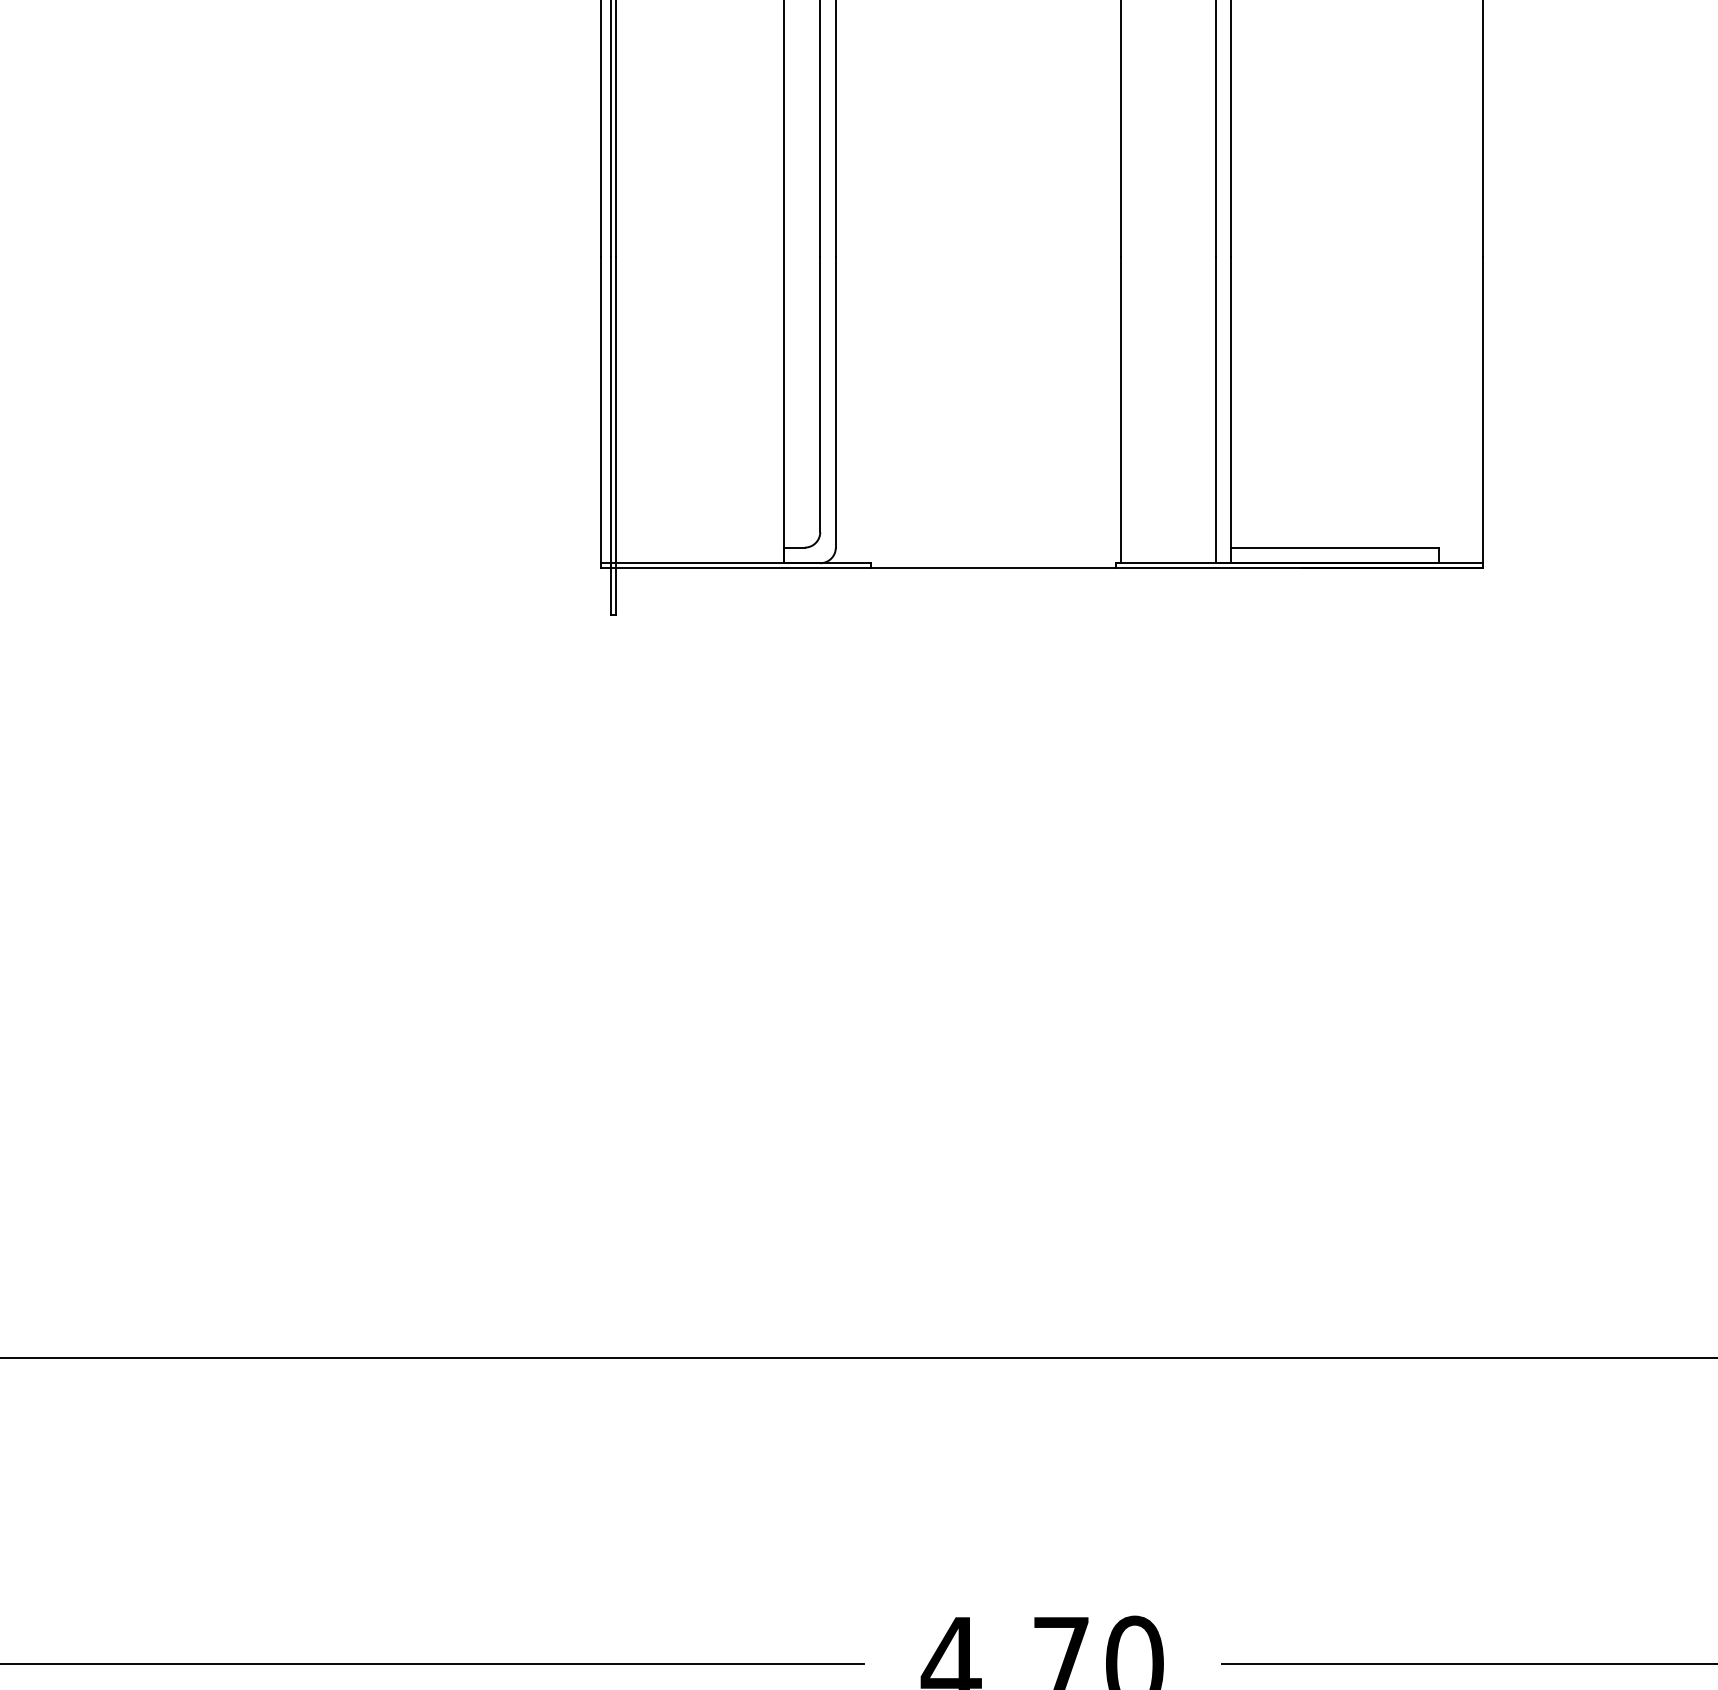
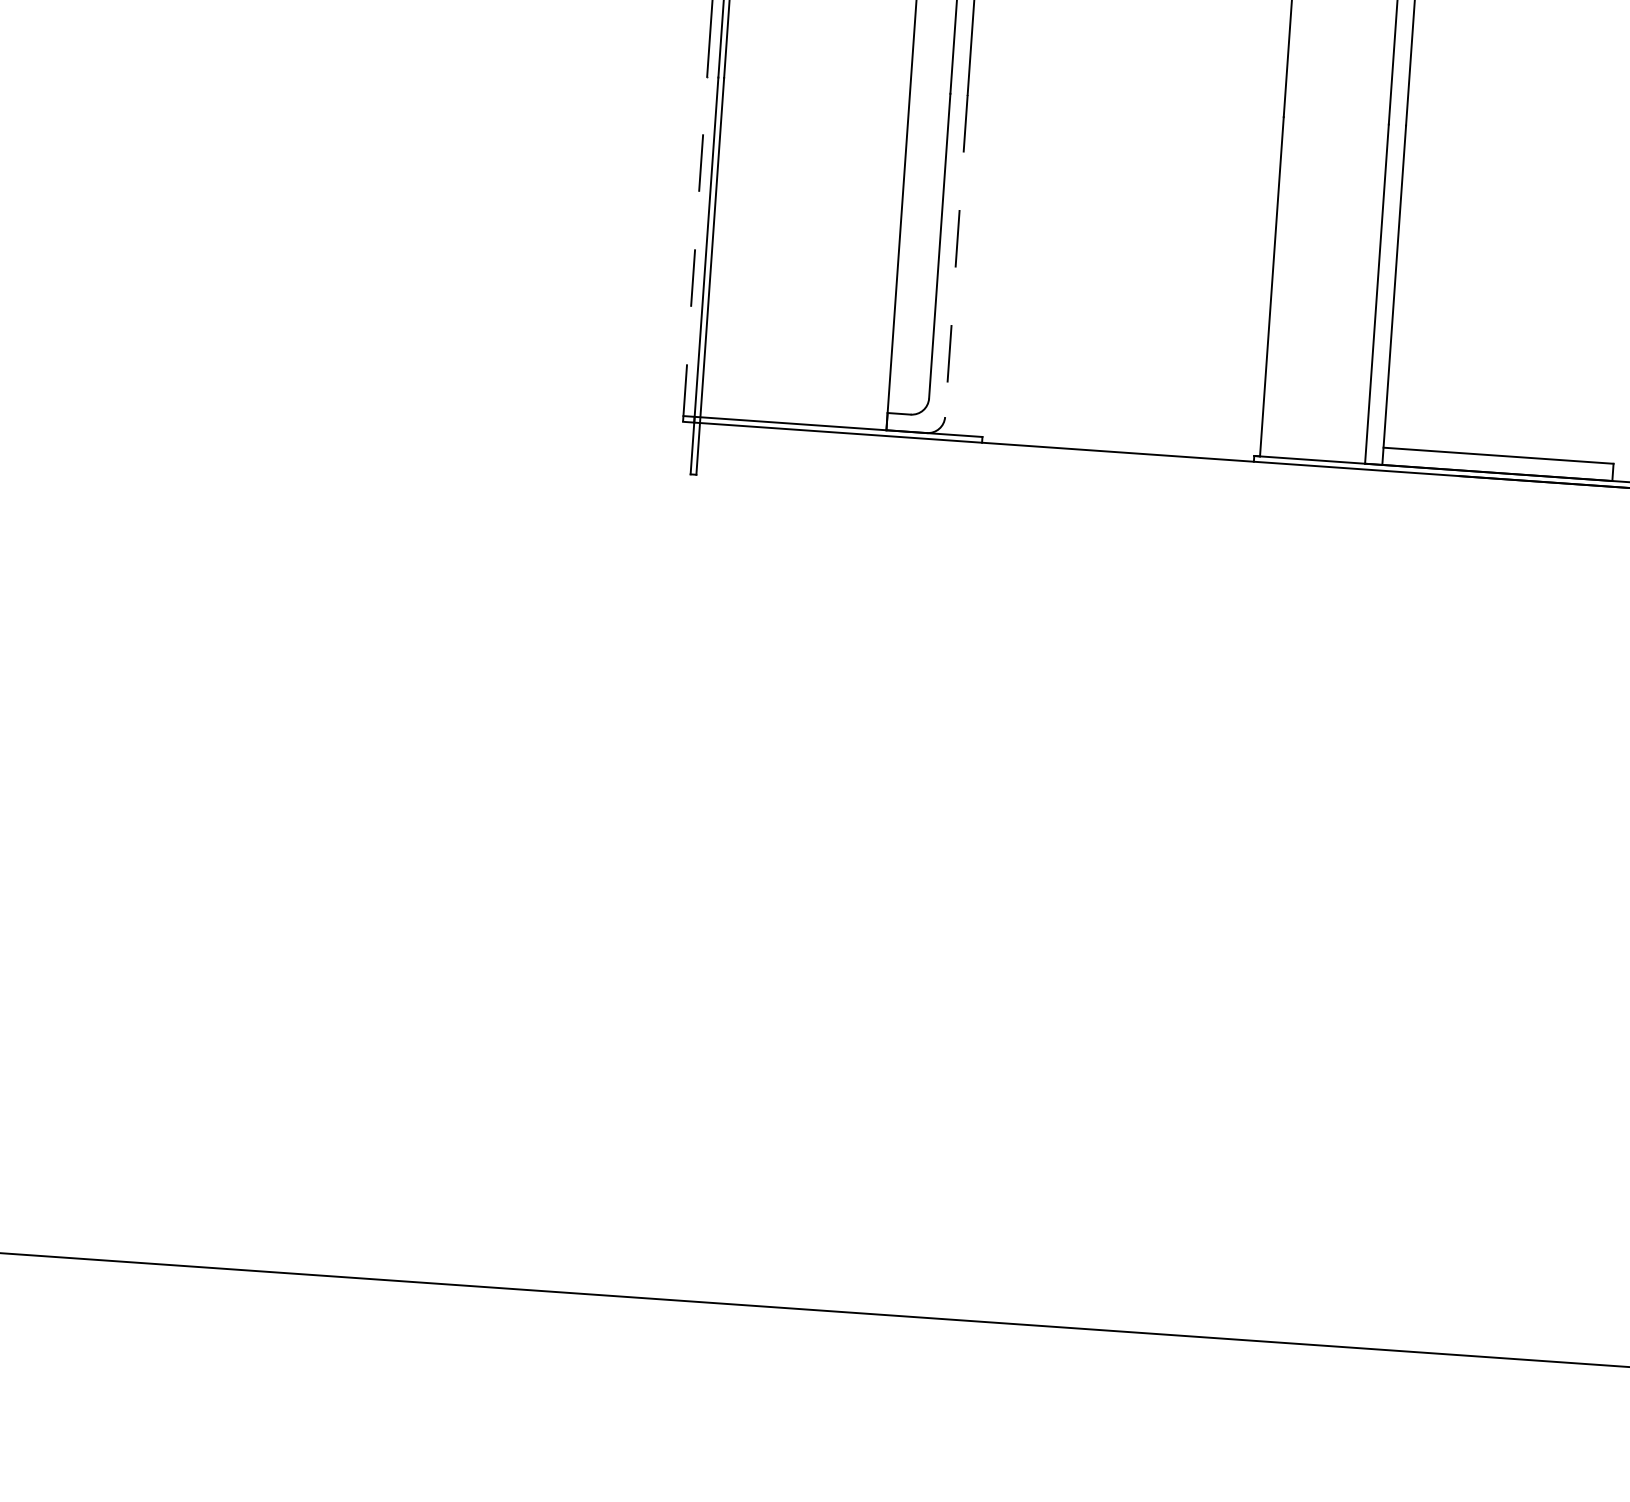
line: (835, 402) -> (955, 256), solid -> dashed
line: (600, 412) -> (694, 248), solid -> dashed

